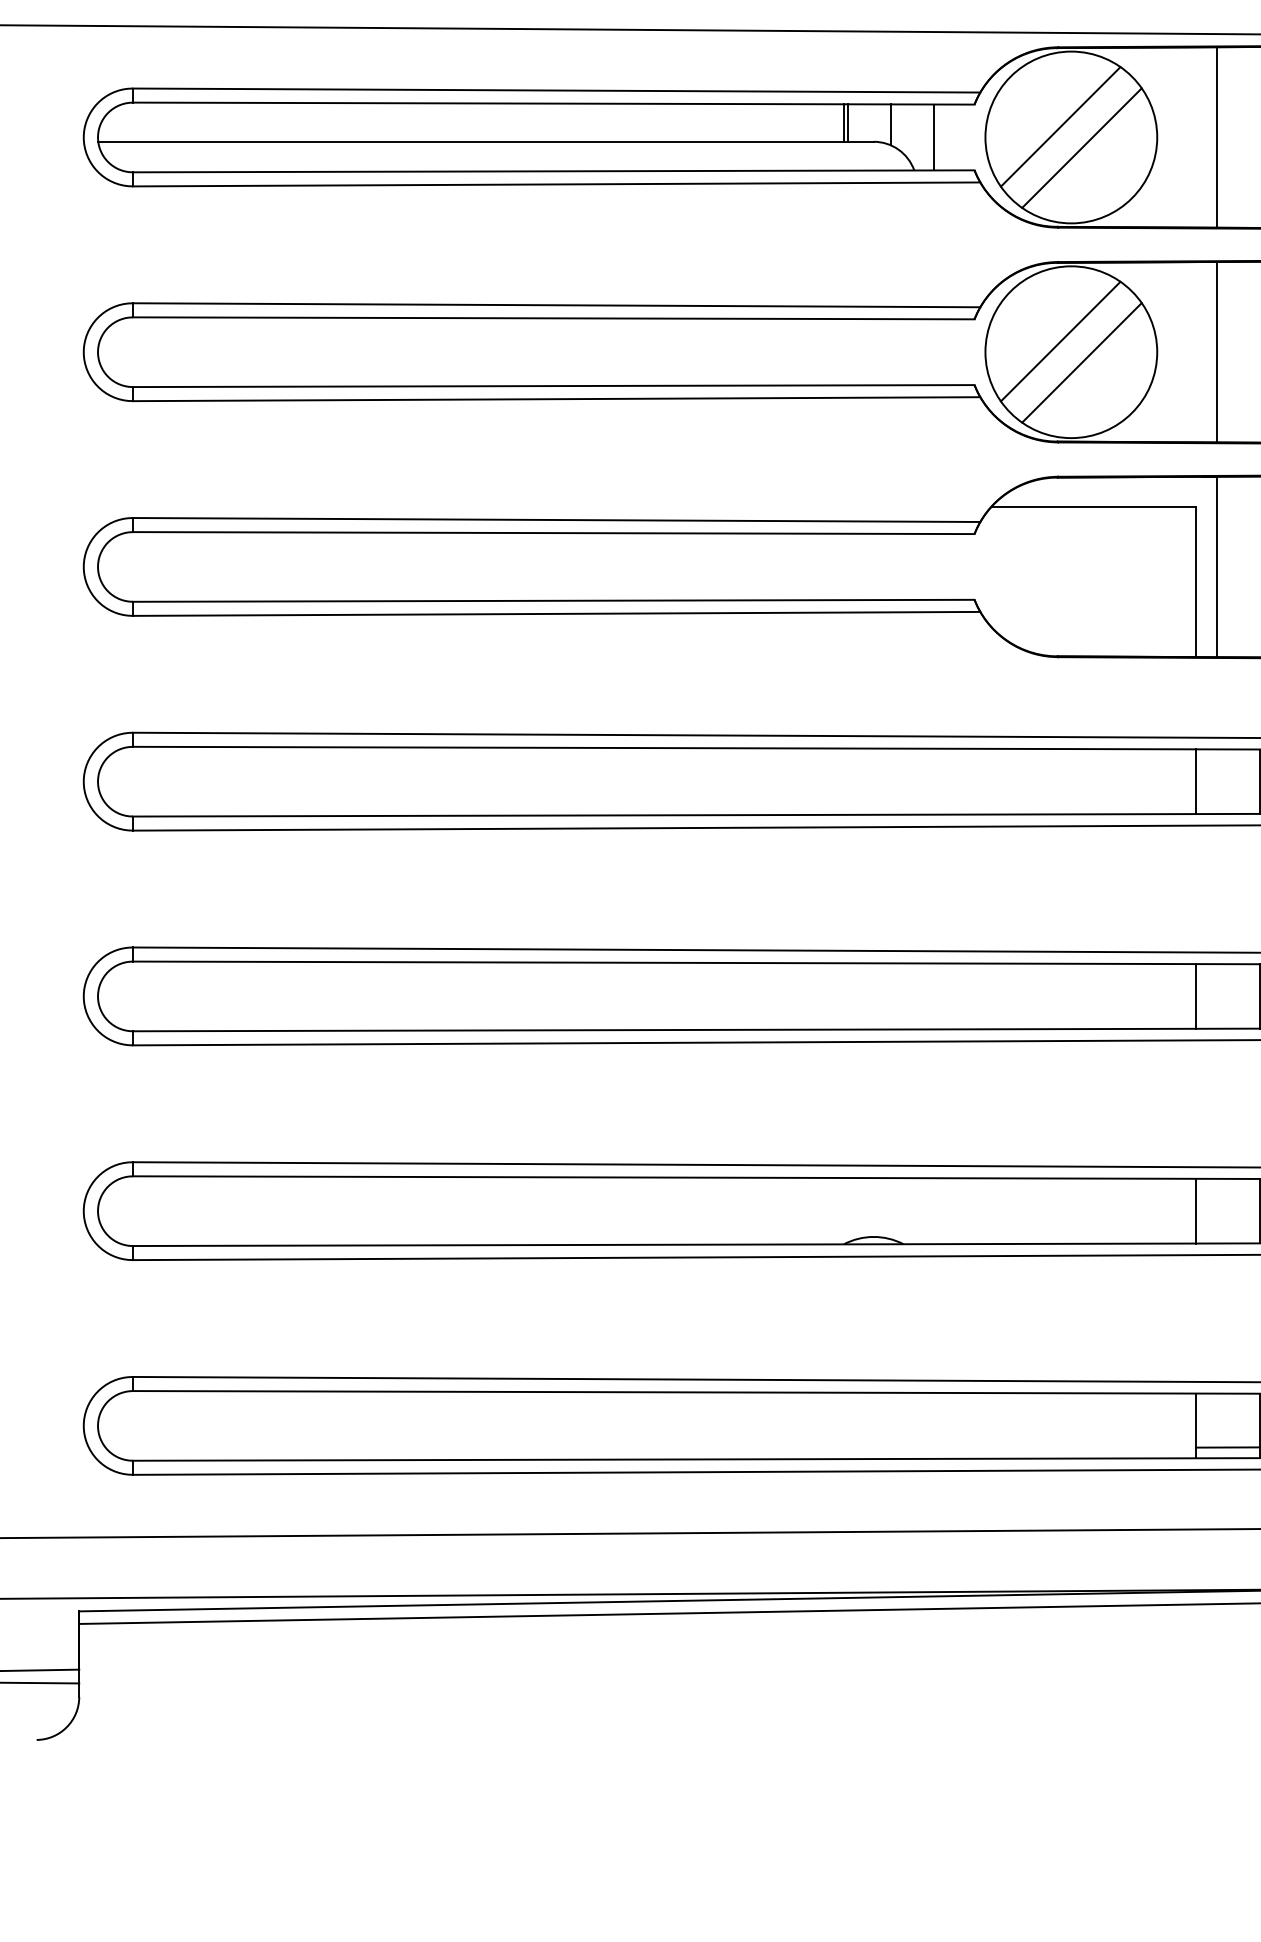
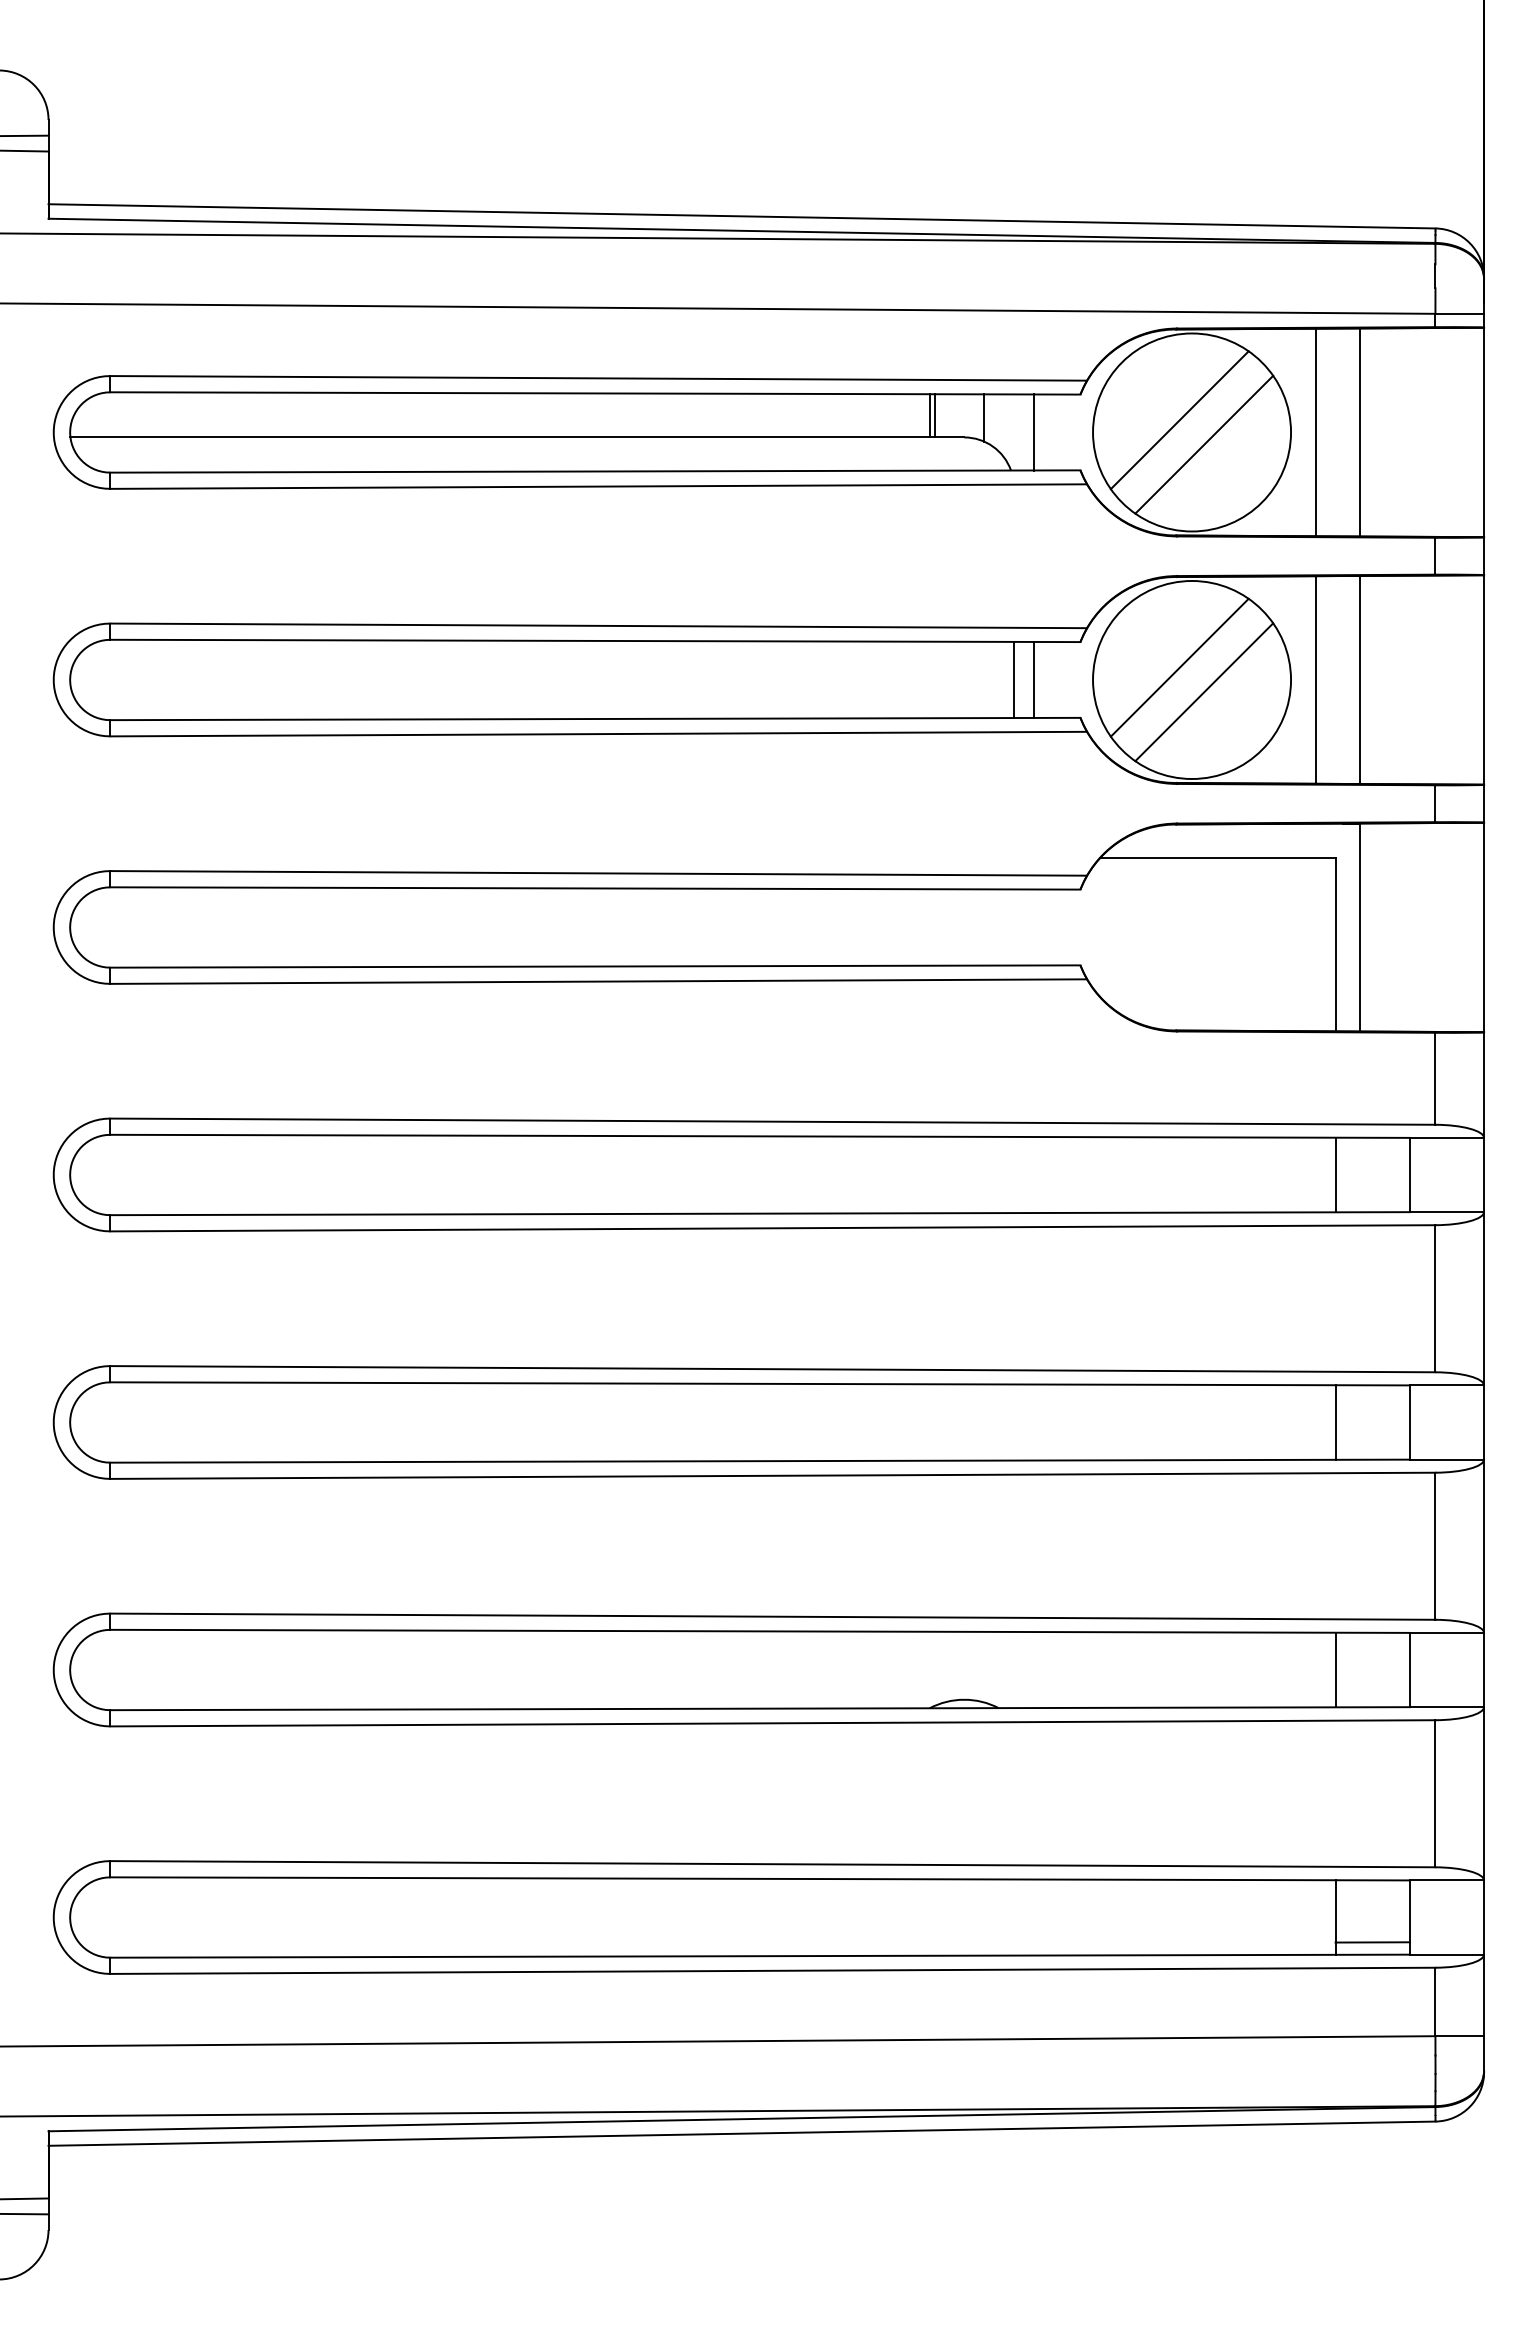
line: (1178, 137) -> (1315, 432), added
line: (916, 351) -> (1013, 679), added
line: (933, 351) -> (1033, 679), added
line: (1178, 351) -> (1315, 679), added

